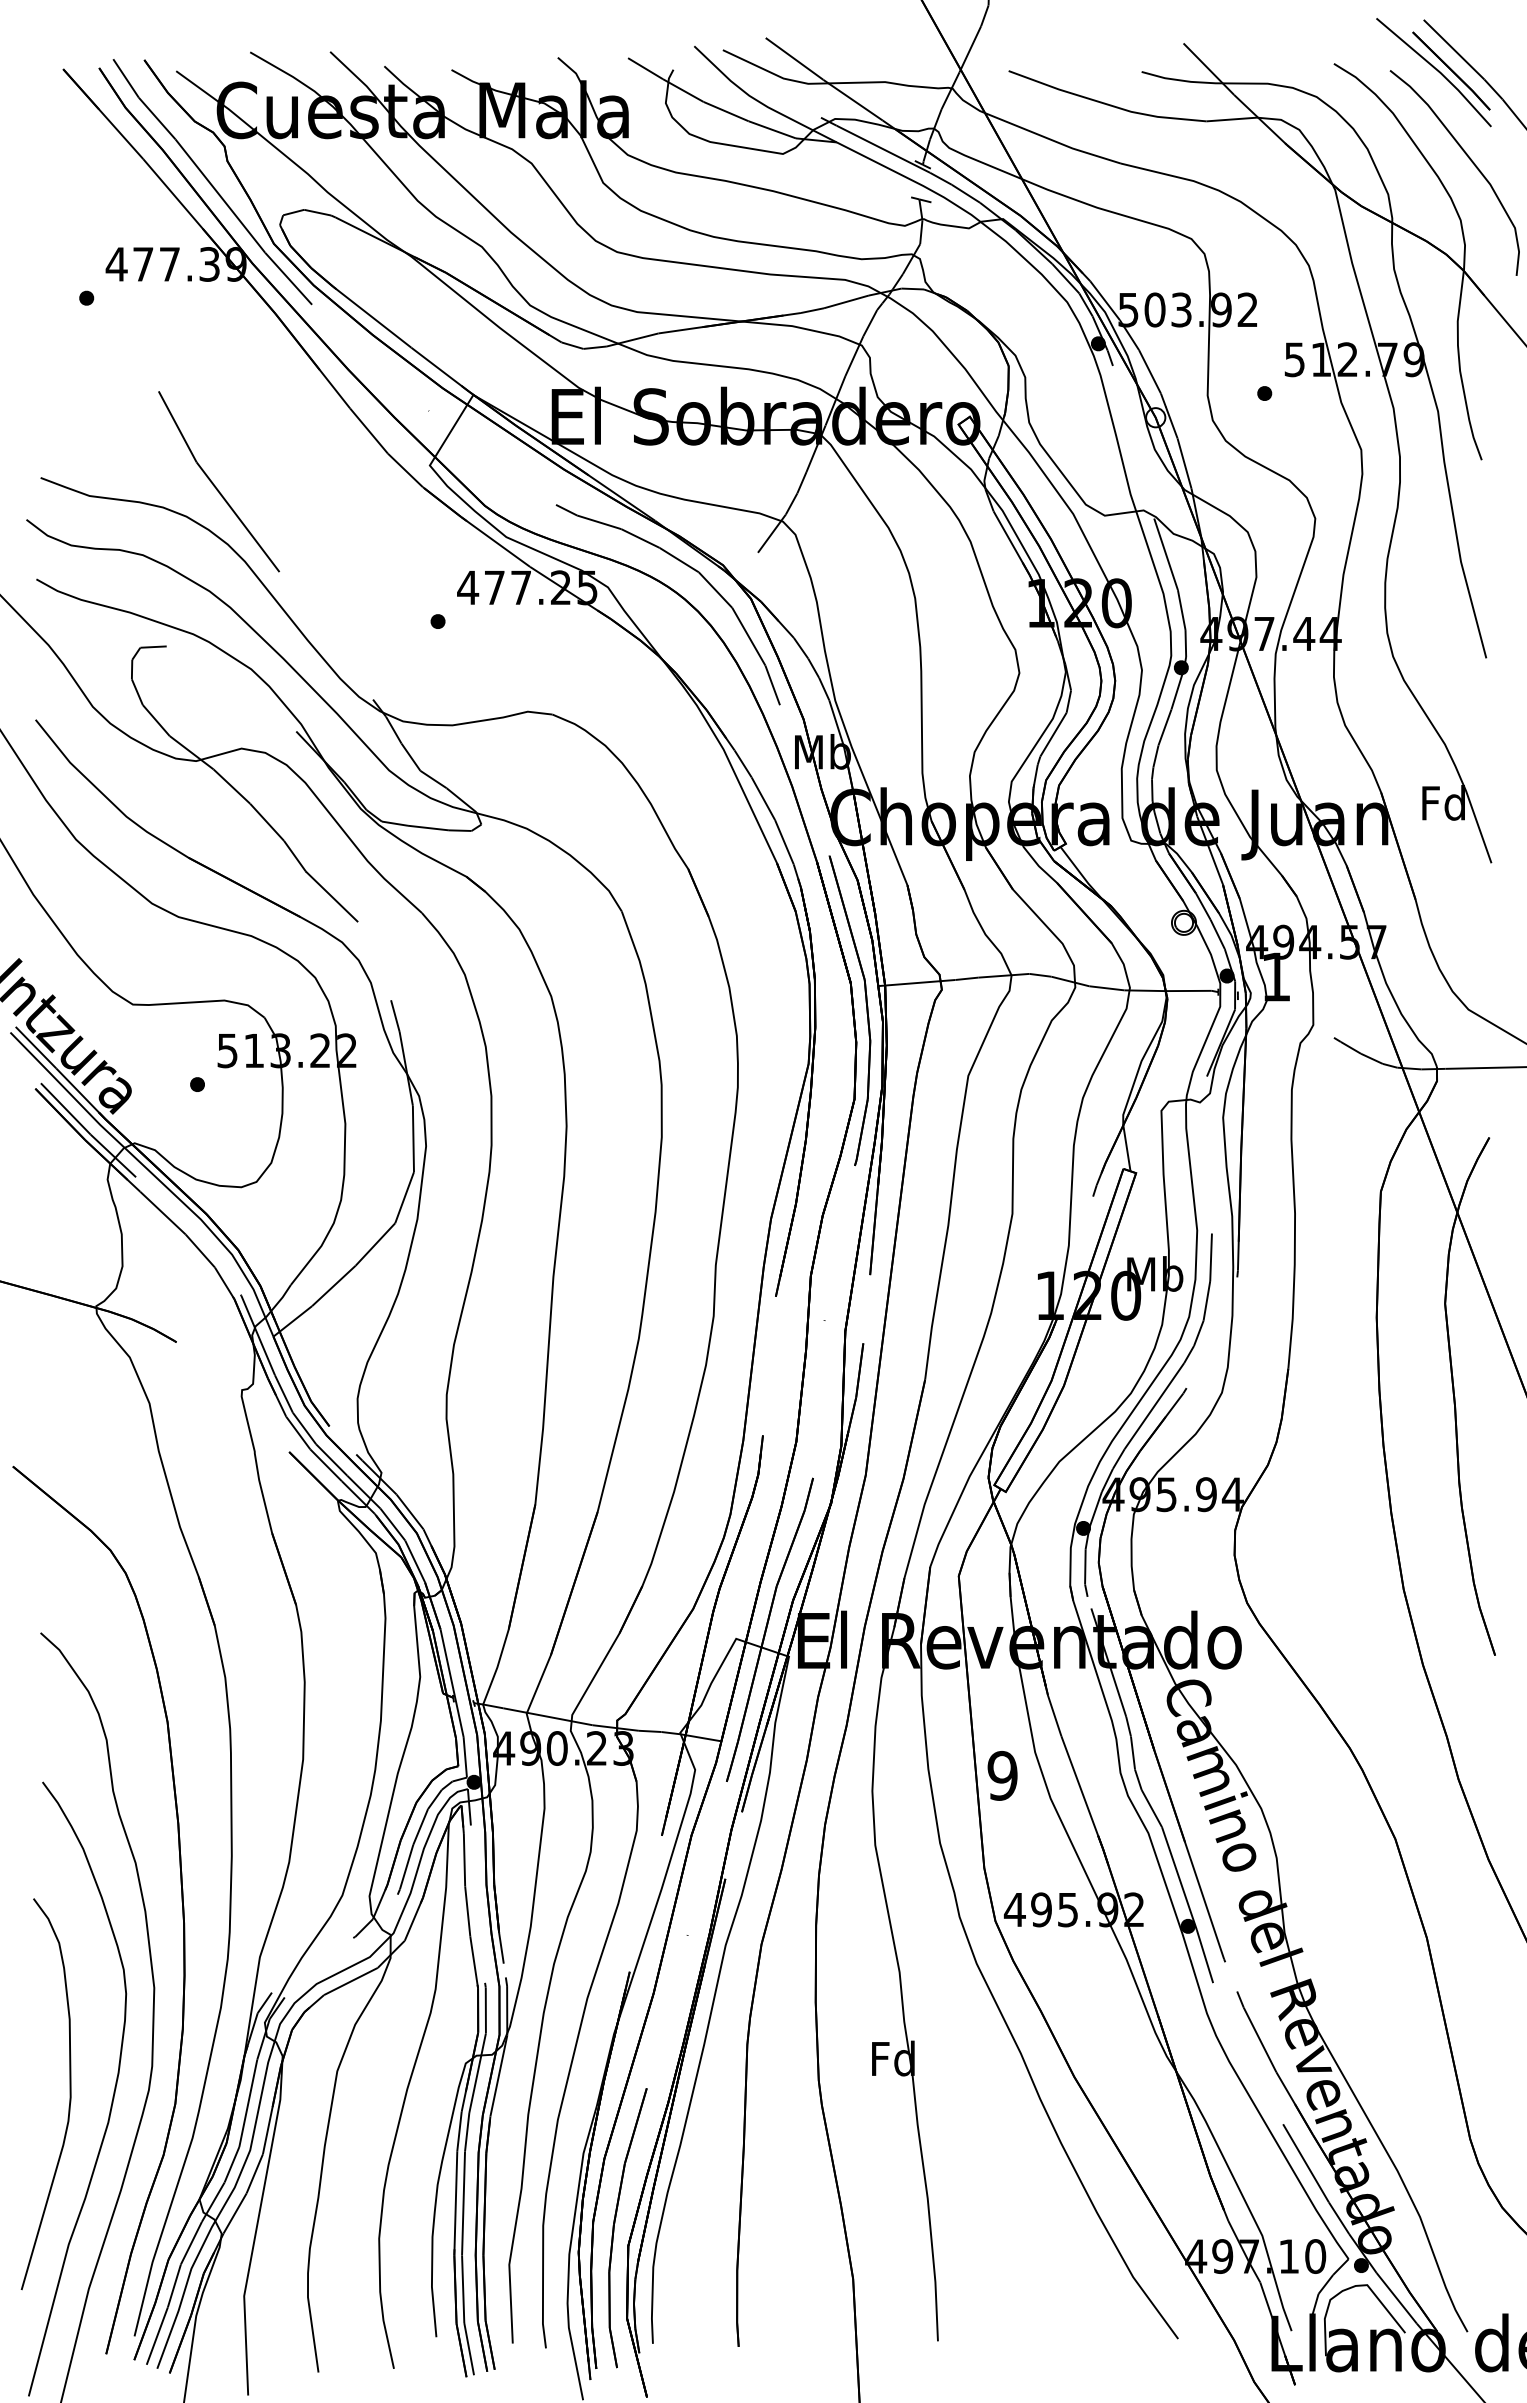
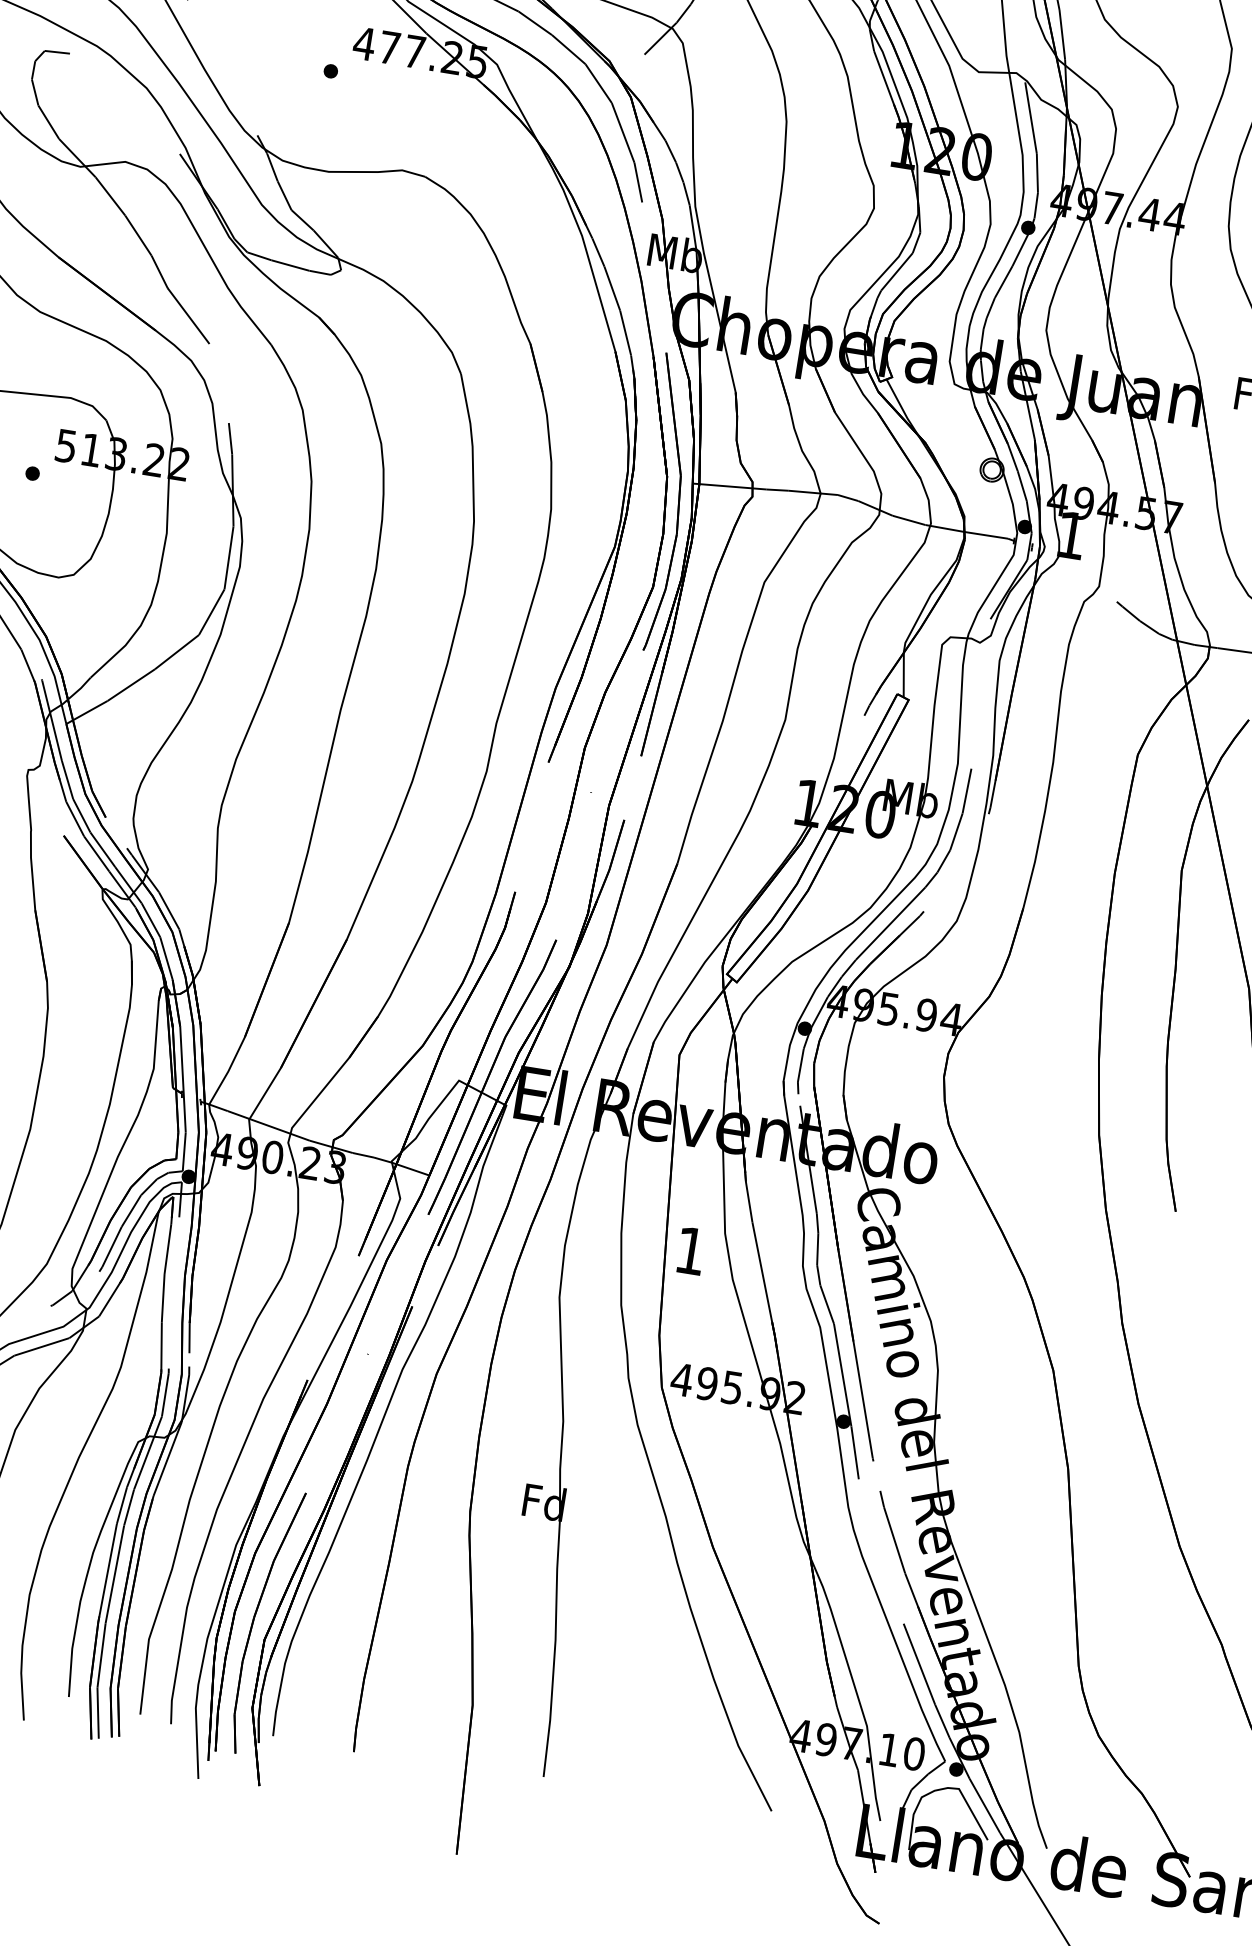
text: (1002, 1775) -> (690, 1250), 9 -> 1

